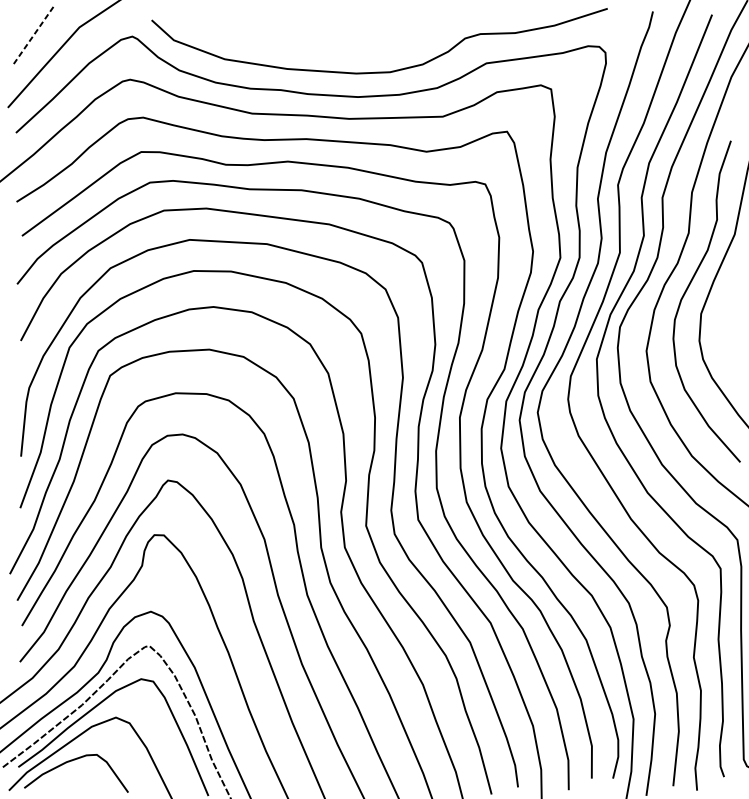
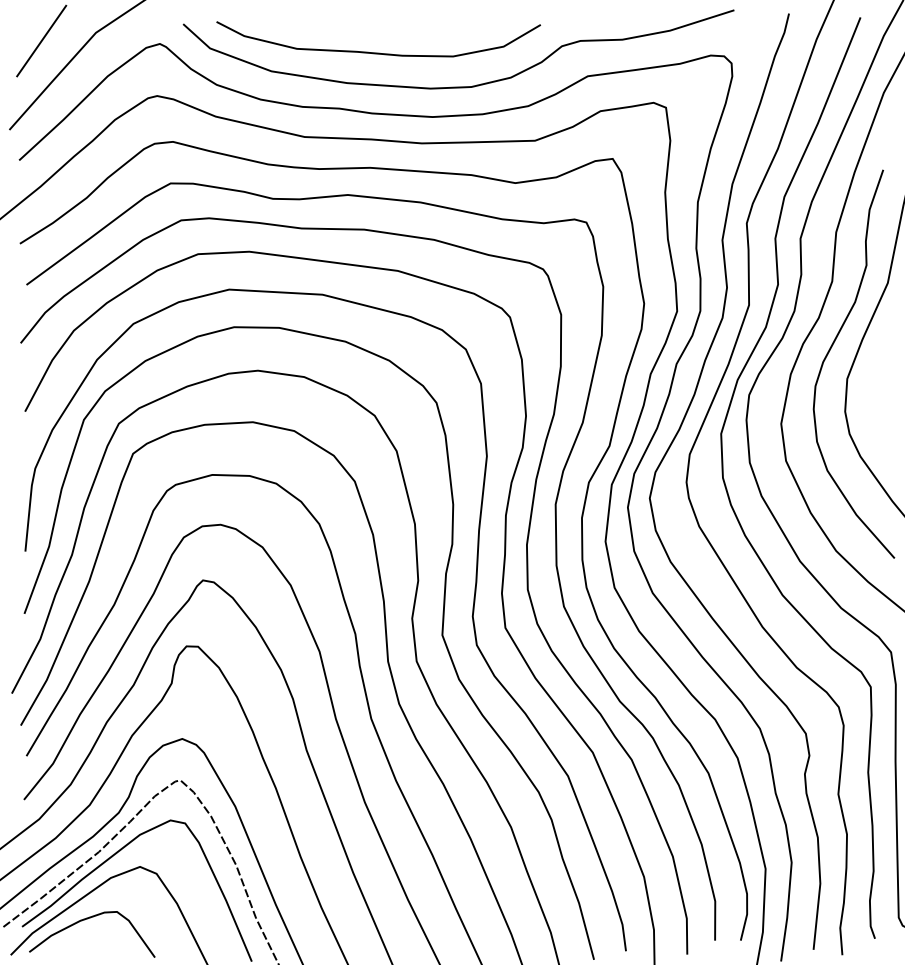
line: (34, 34) -> (41, 41), dashed -> solid
curve: (313, 43) -> (378, 52), added

